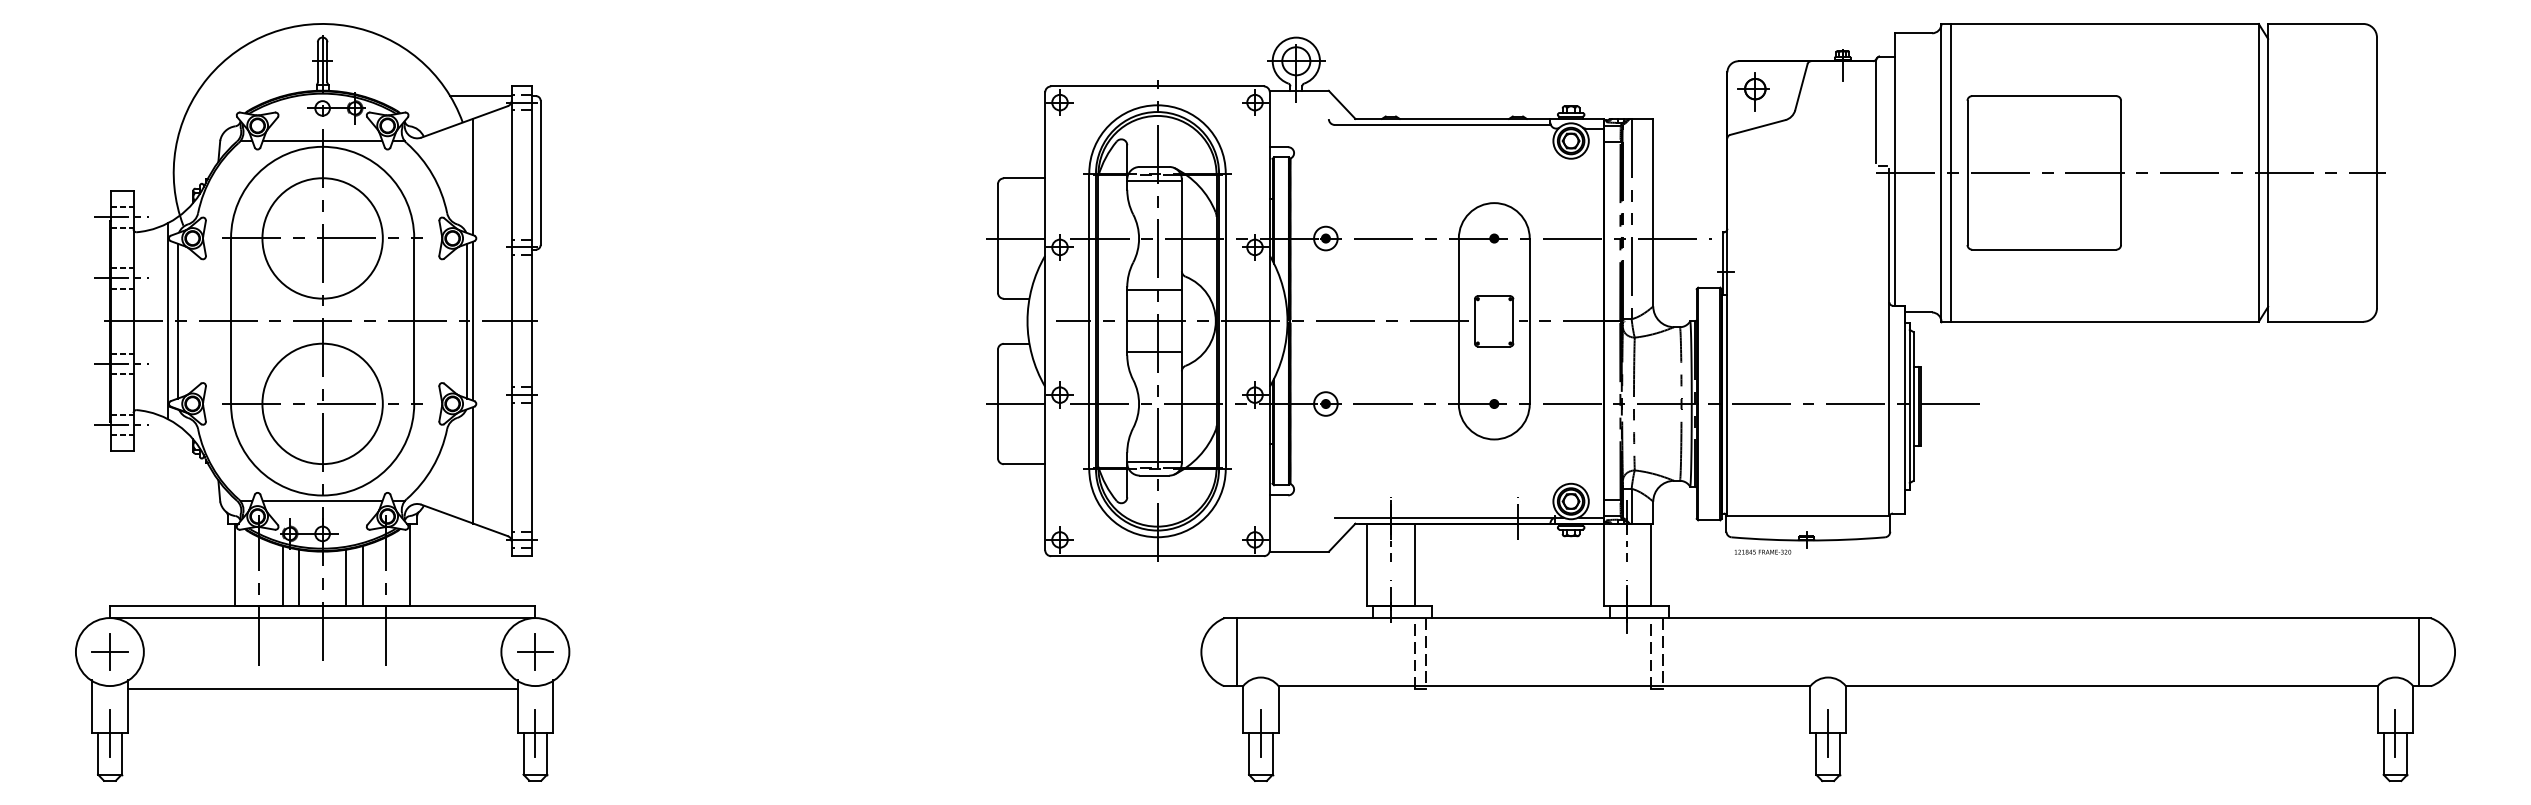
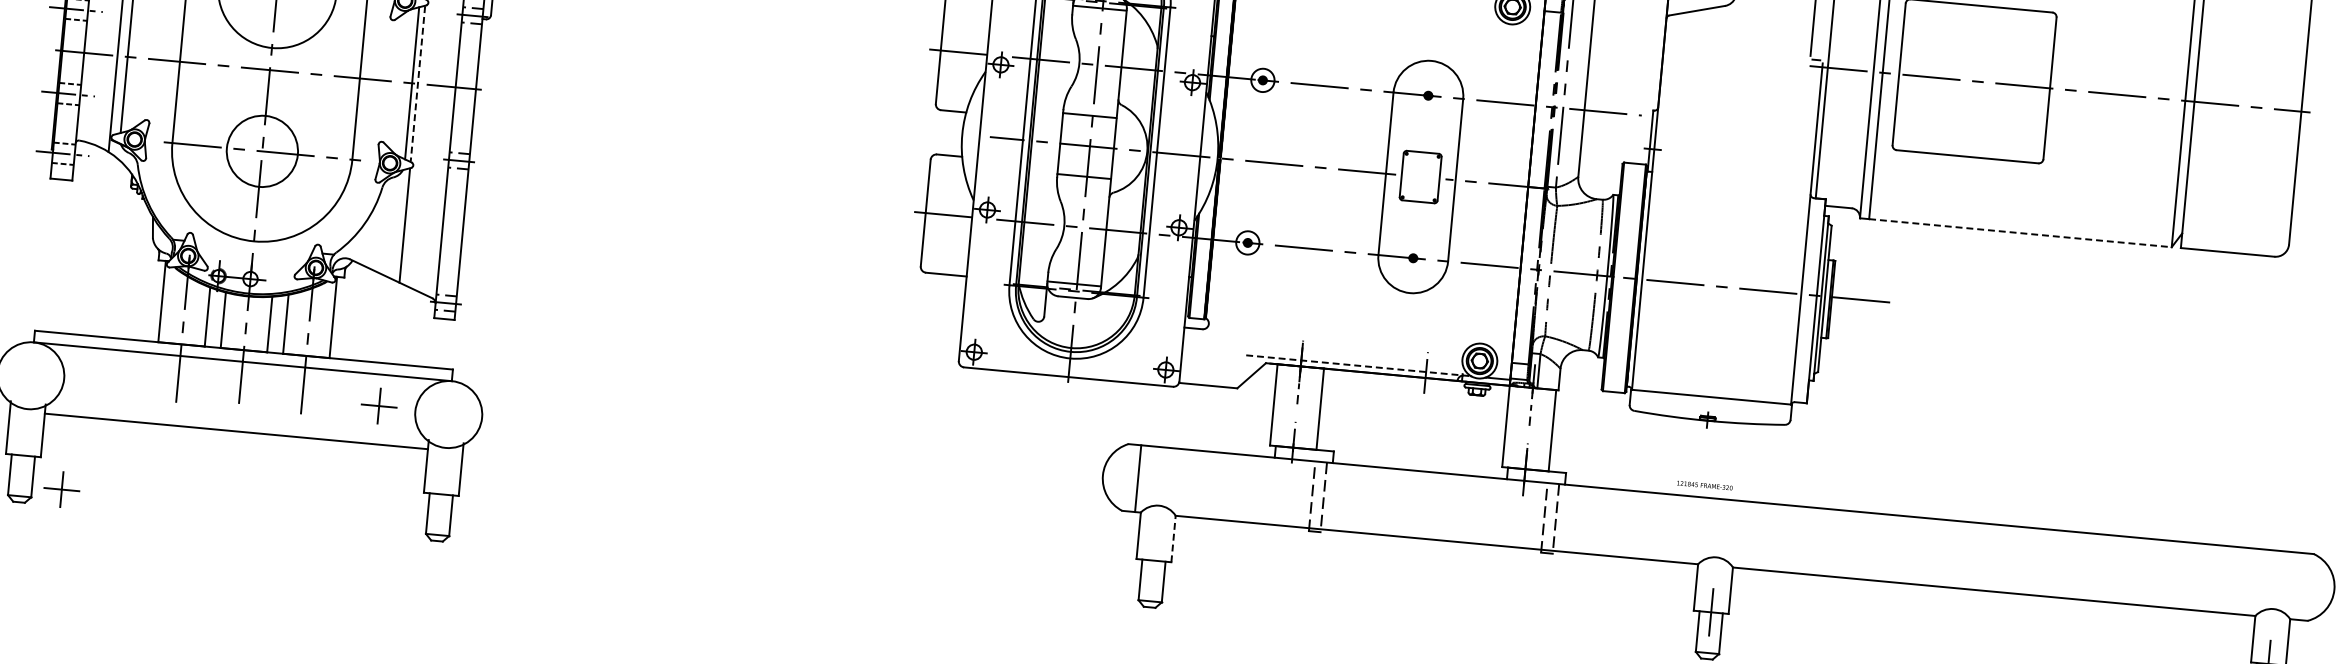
line: (473, 321) -> (418, 84), solid -> dashed
line: (2105, 321) -> (2021, 232), solid -> dashed
circle: (322, 403) -> (262, 151), size x0.6
line: (322, 501) -> (253, 247), removed
line: (1448, 517) -> (1357, 365), solid -> dashed
text: (1762, 551) -> (1704, 484), moved
part: (109, 651) -> (61, 489), moved
part: (535, 651) -> (379, 405), moved
line: (2419, 652) -> (2299, 586), removed
line: (1278, 709) -> (1173, 538), solid -> dashed
line: (109, 732) -> (23, 454), removed
line: (535, 732) -> (441, 493), removed
line: (1260, 733) -> (1153, 560), removed

